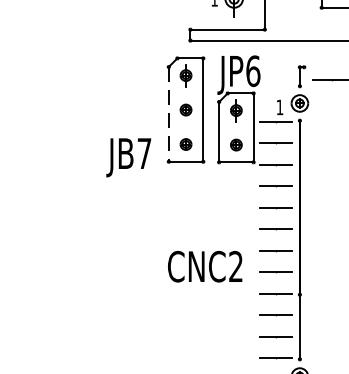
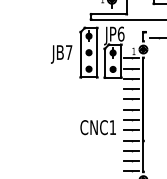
line: (168, 113) -> (80, 54), dashed -> solid
text: (128, 157) -> (61, 54), moved
text: (235, 266) -> (112, 127), CNC2 -> CNC1

